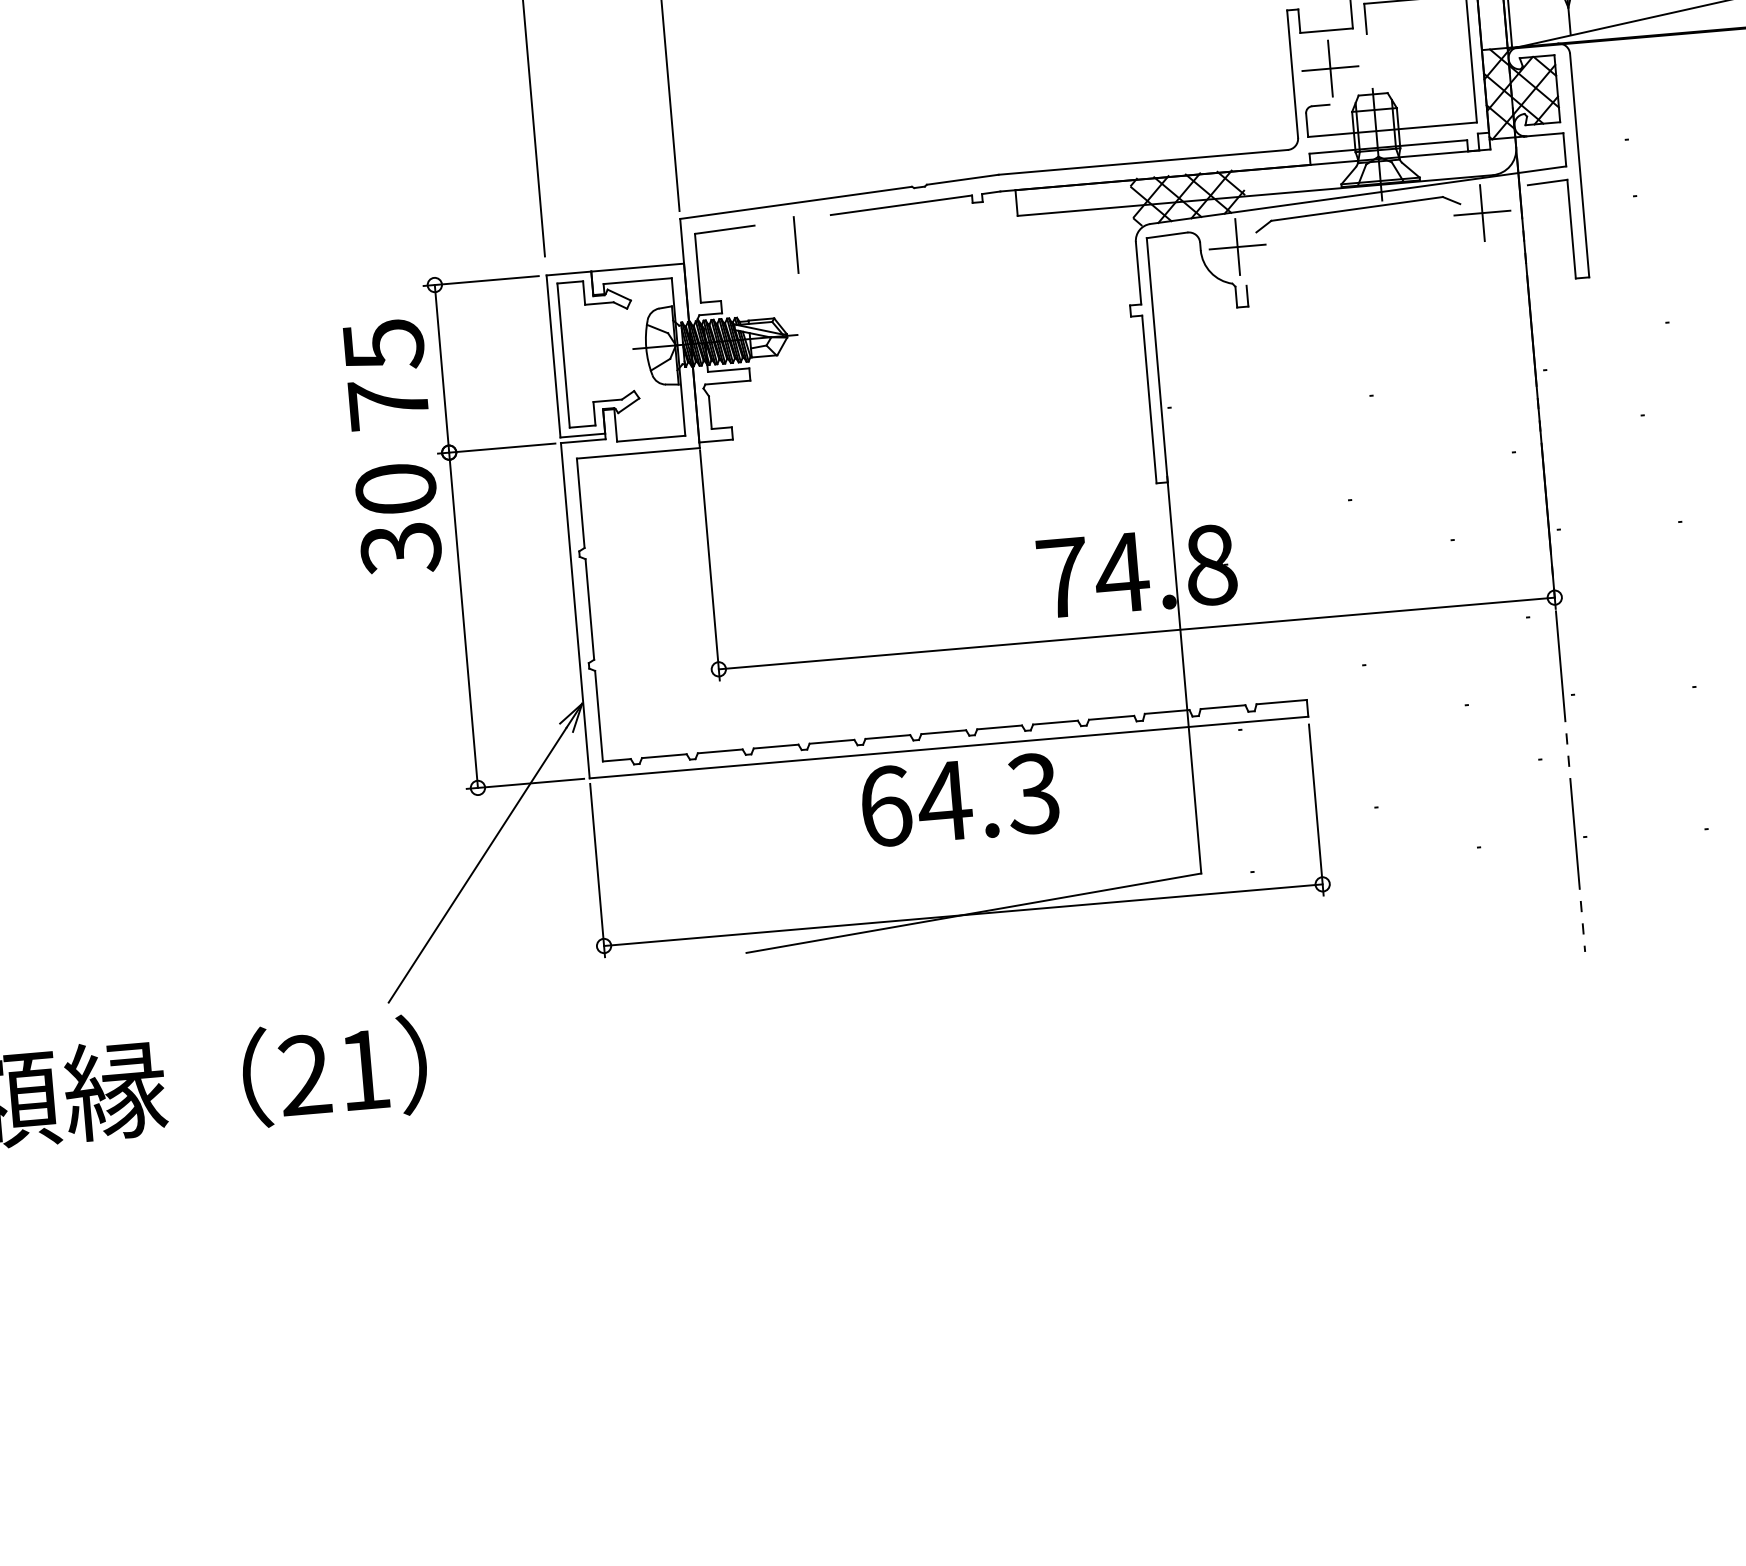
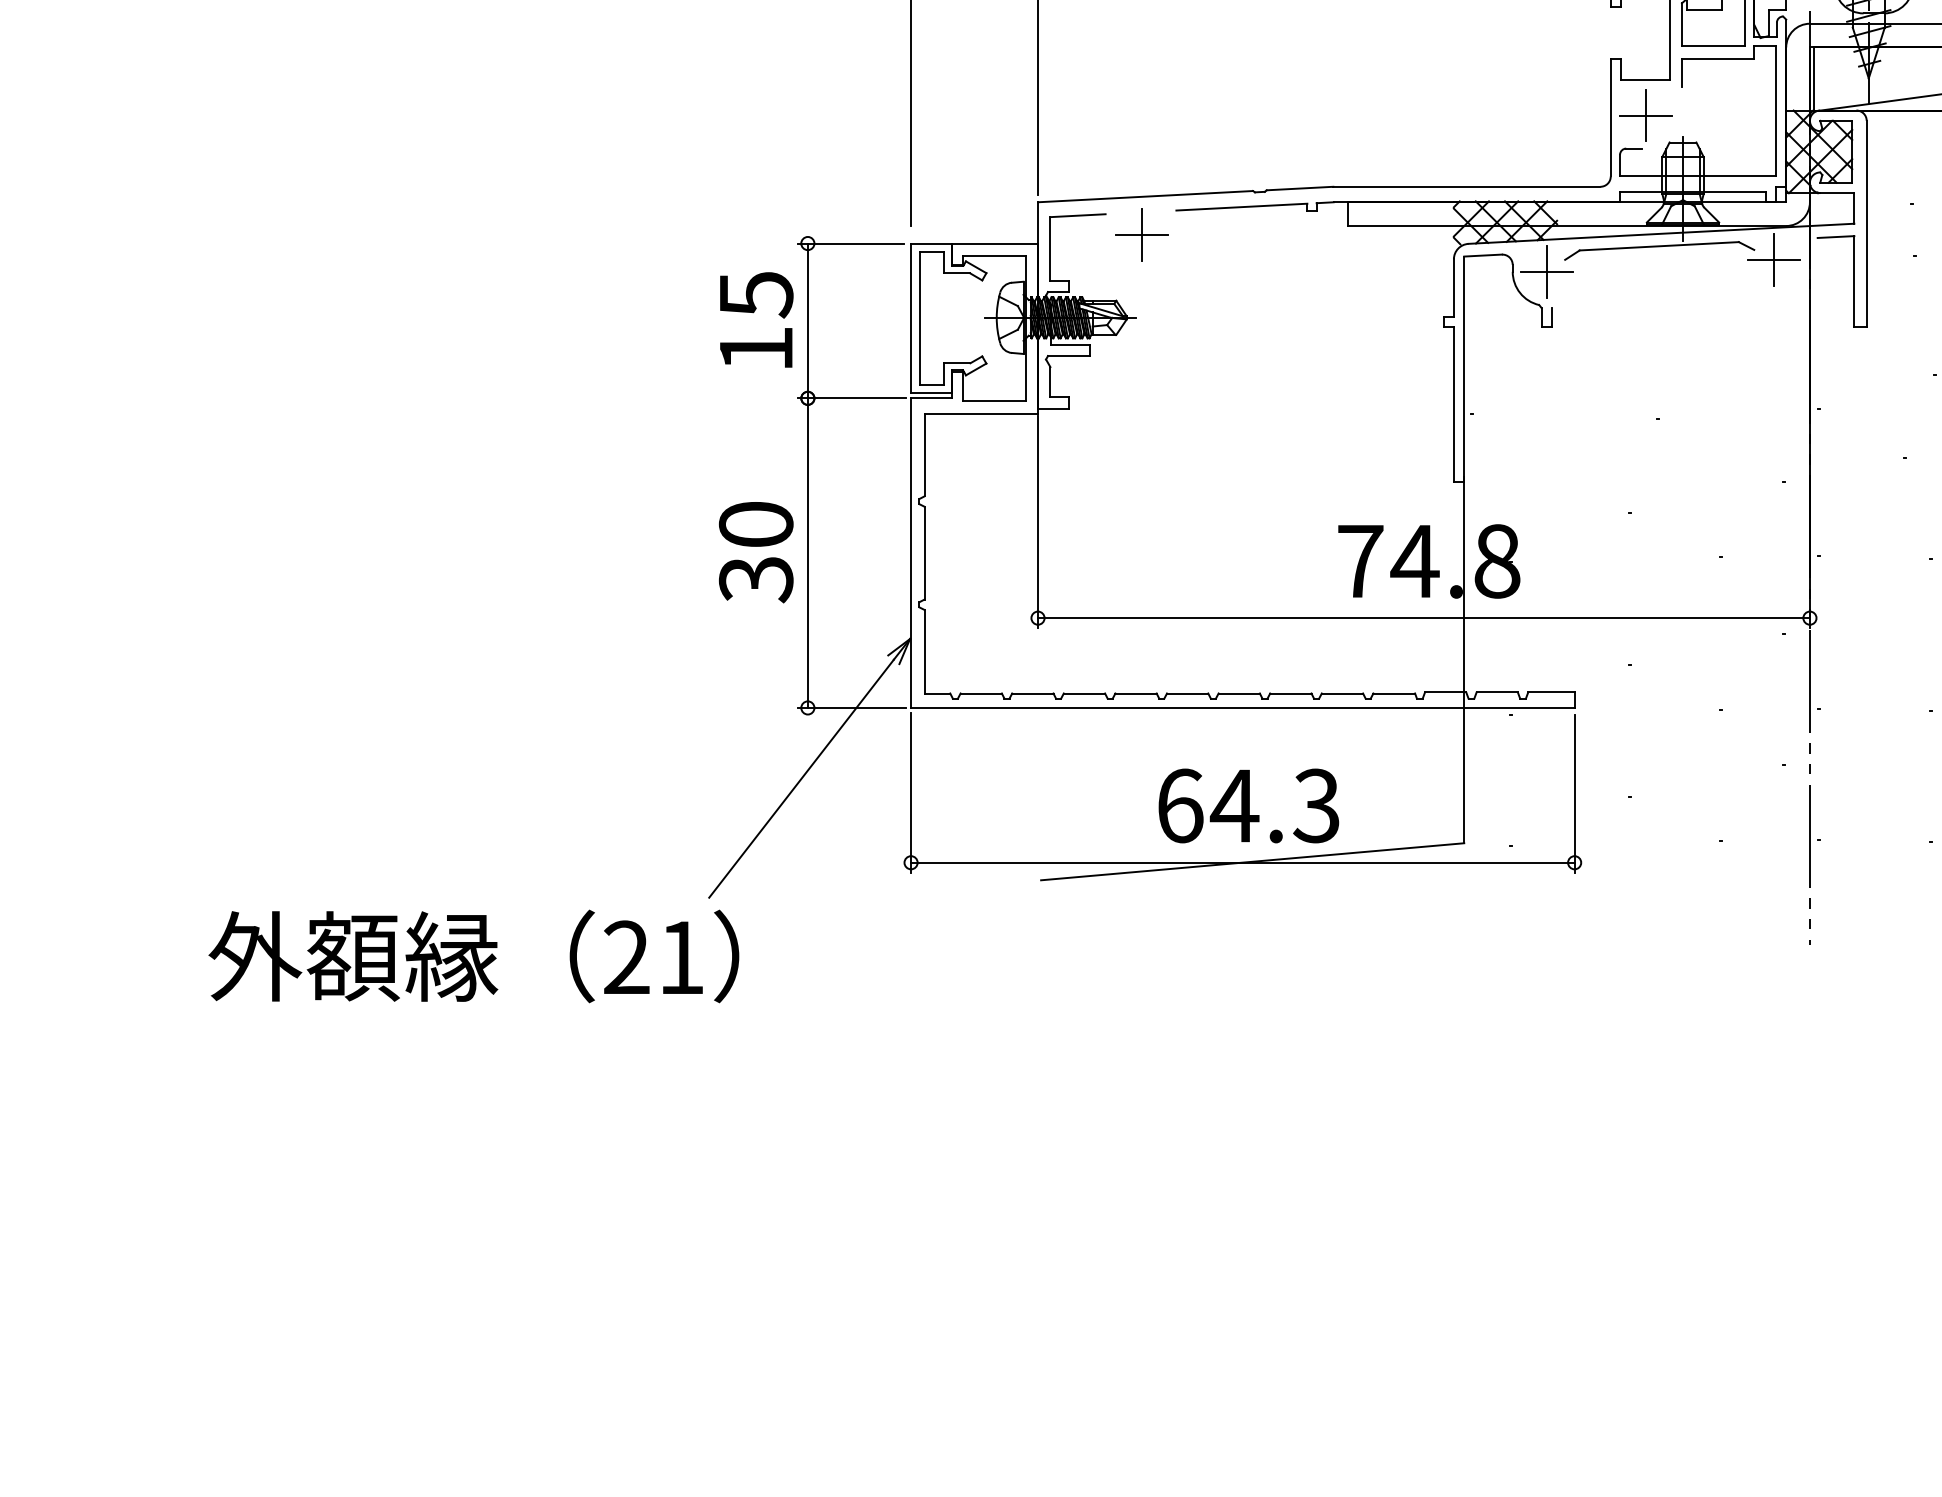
line: (796, 245) -> (1142, 235), added
text: (388, 403) -> (756, 348), 75 -> 15
text: (398, 519) -> (756, 552), moved
text: (959, 799) -> (1248, 805), moved

